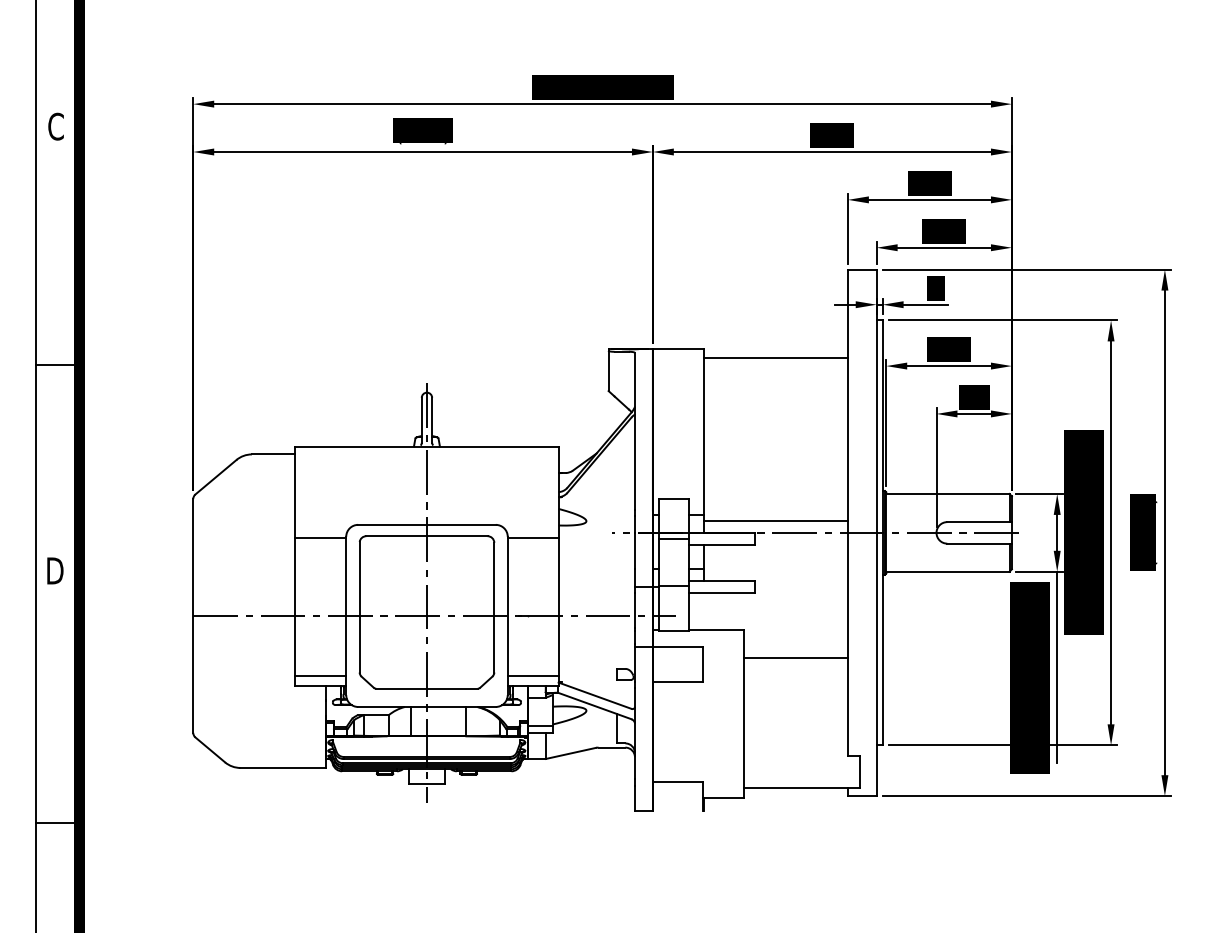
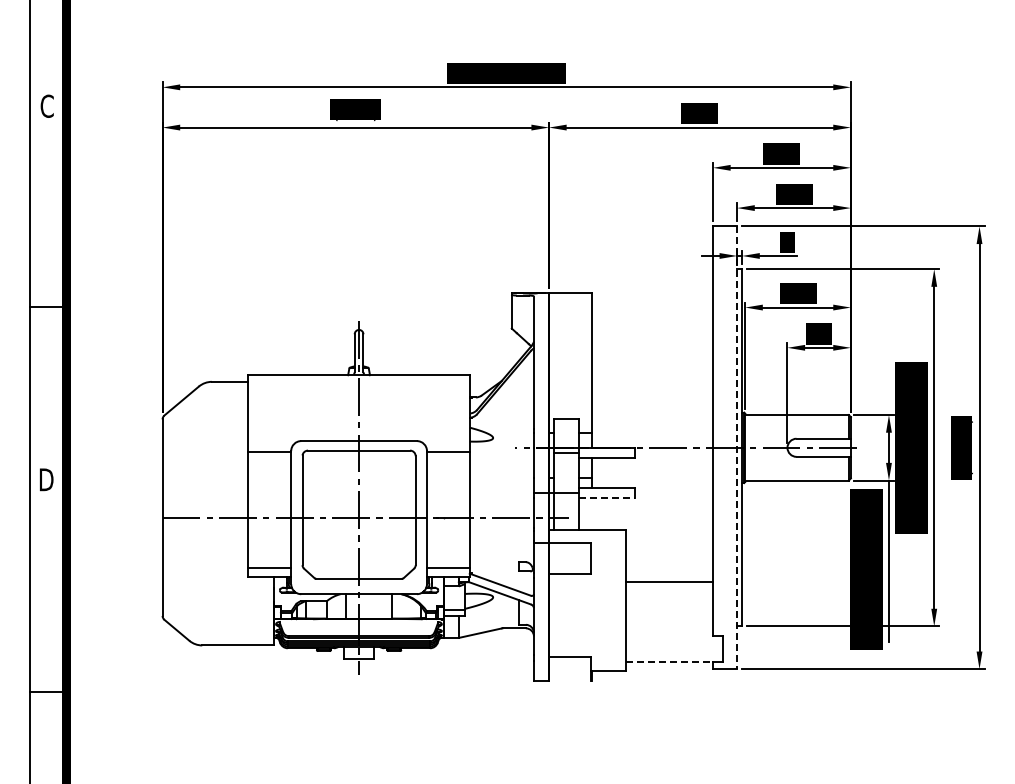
line: (775, 357) -> (652, 300), removed
line: (775, 520) -> (652, 437), removed
line: (877, 533) -> (737, 448), solid -> dashed
line: (721, 593) -> (606, 498), solid -> dashed
line: (796, 657) -> (669, 581), moved
line: (796, 788) -> (669, 662), solid -> dashed

